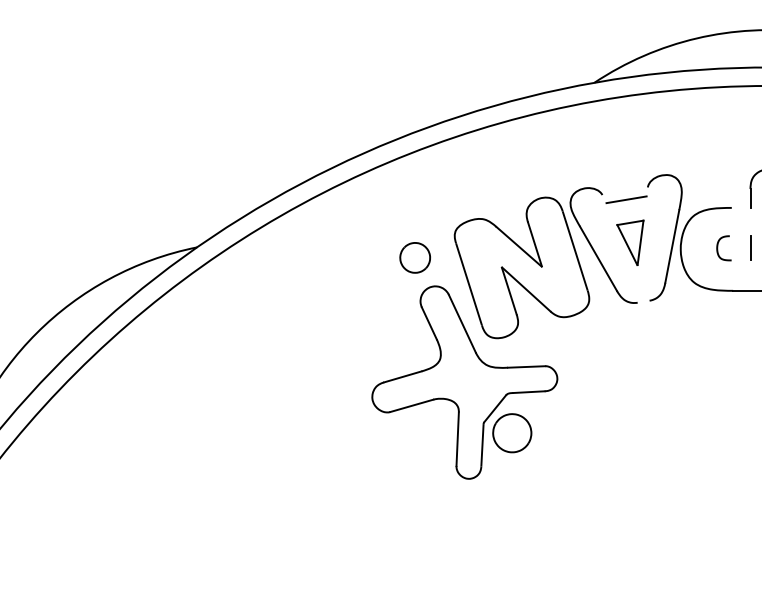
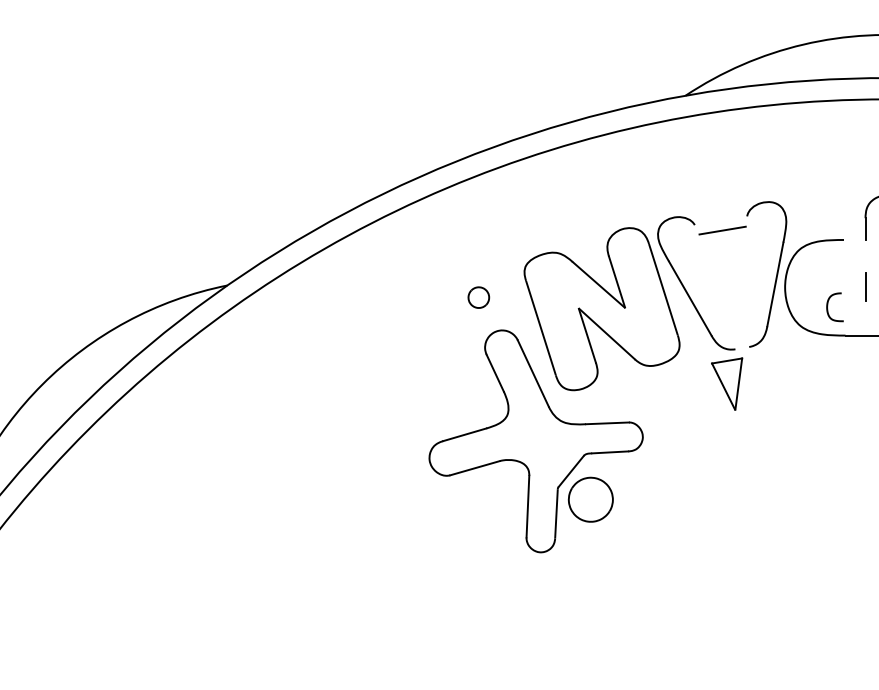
part: (630, 242) -> (727, 383), moved
curve: (718, 248) -> (828, 307), moved
part: (414, 257) -> (478, 297), size x0.6

